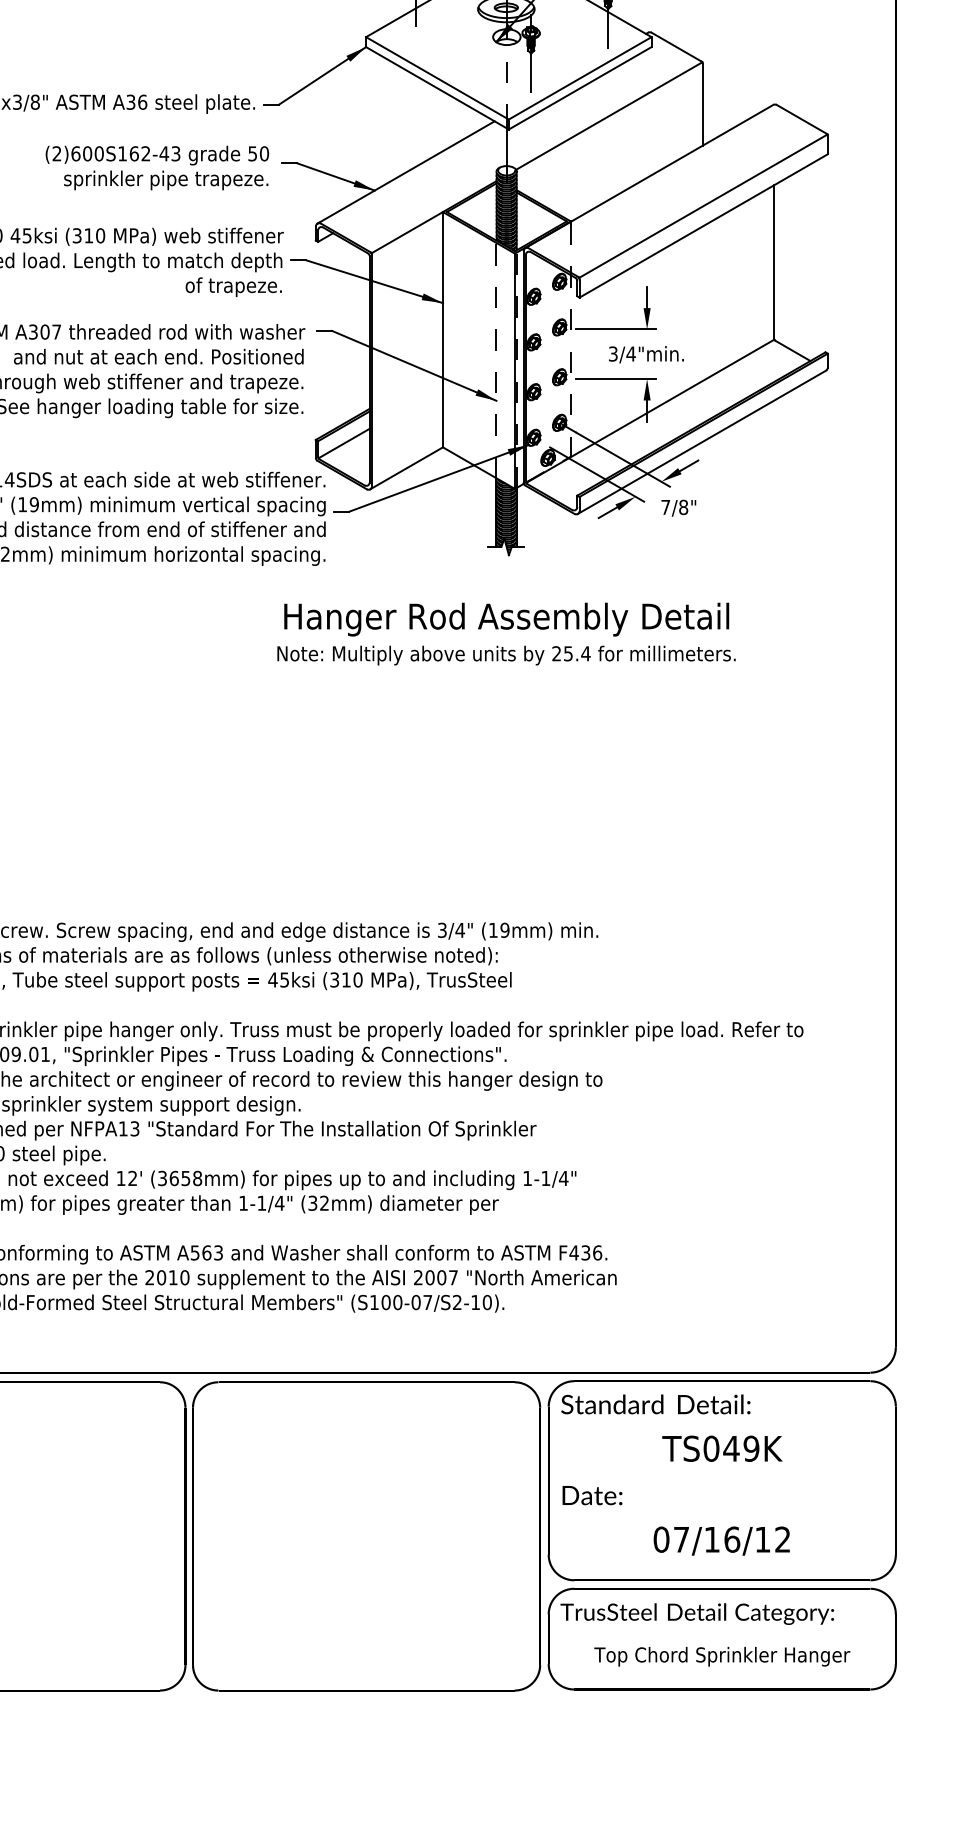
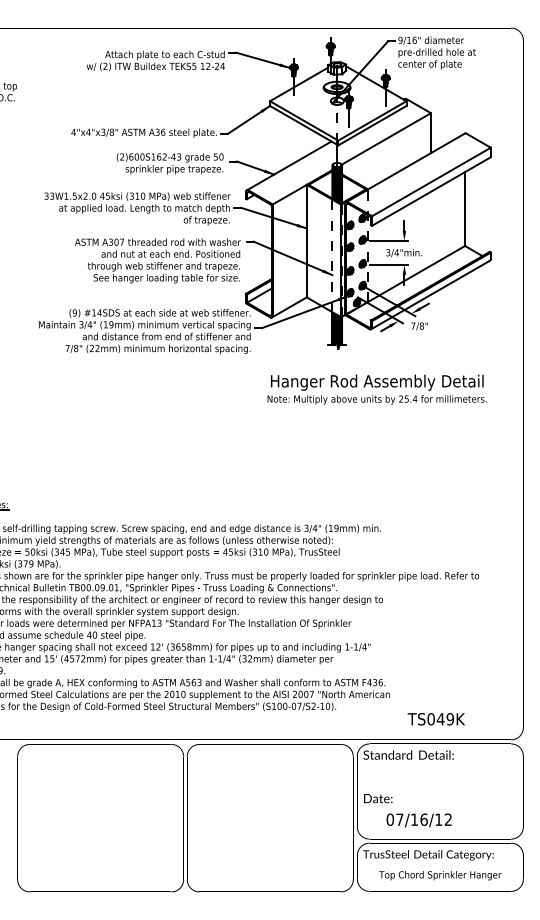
text: (505, 633) -> (376, 389), moved
text: (720, 1449) -> (435, 719), moved
text: (720, 1541) -> (418, 820), moved

